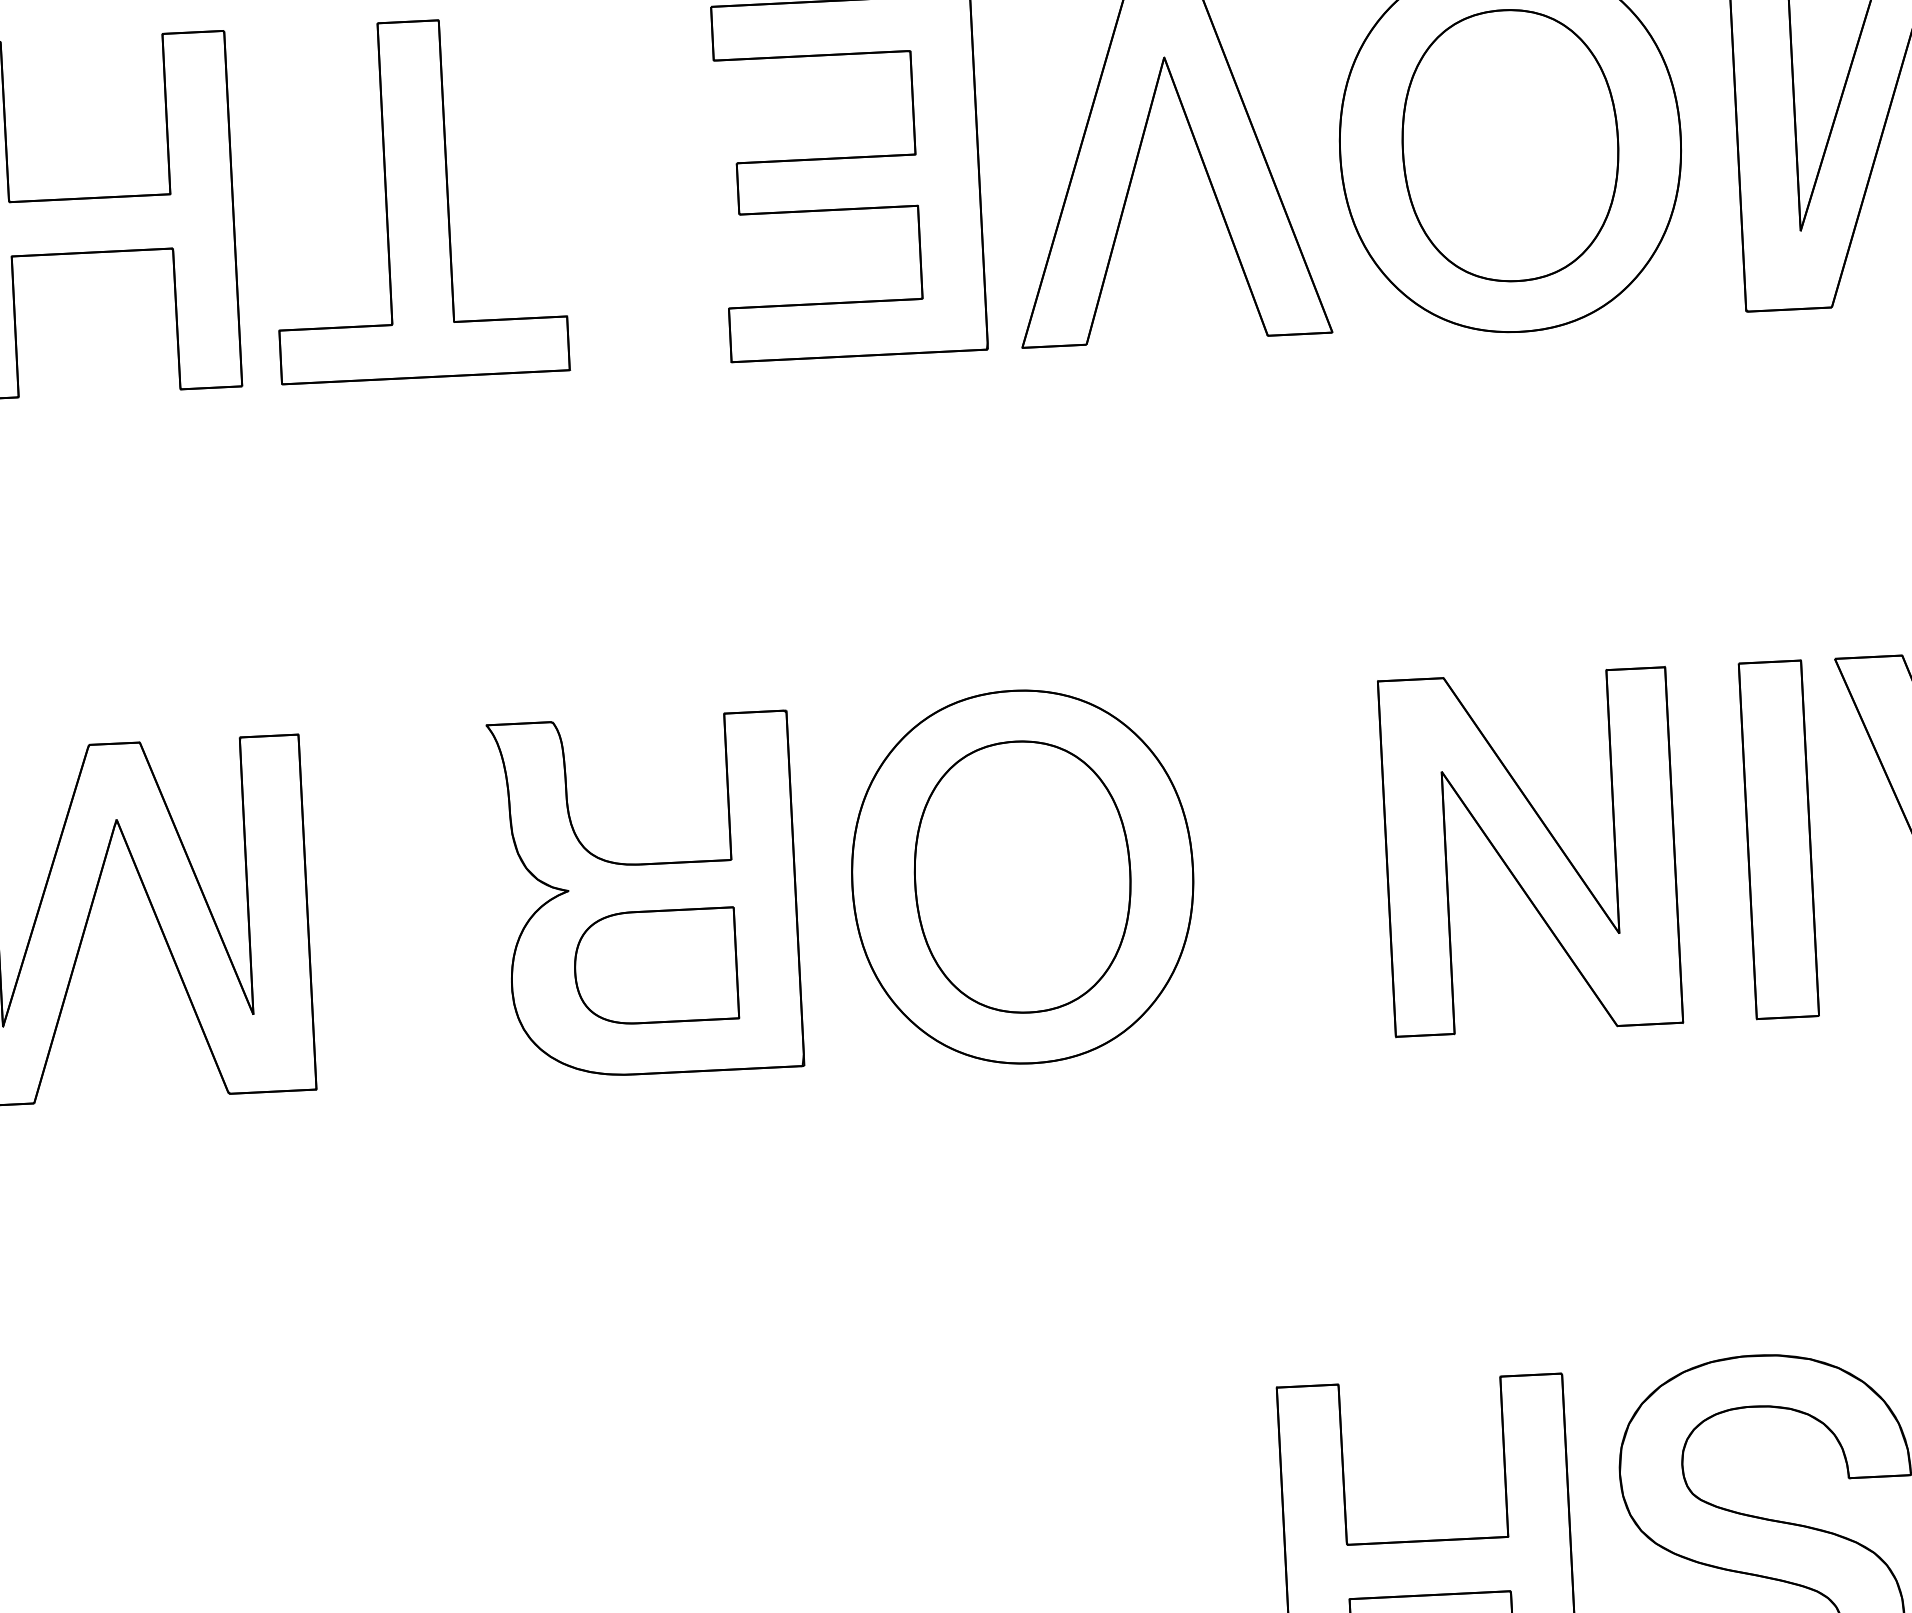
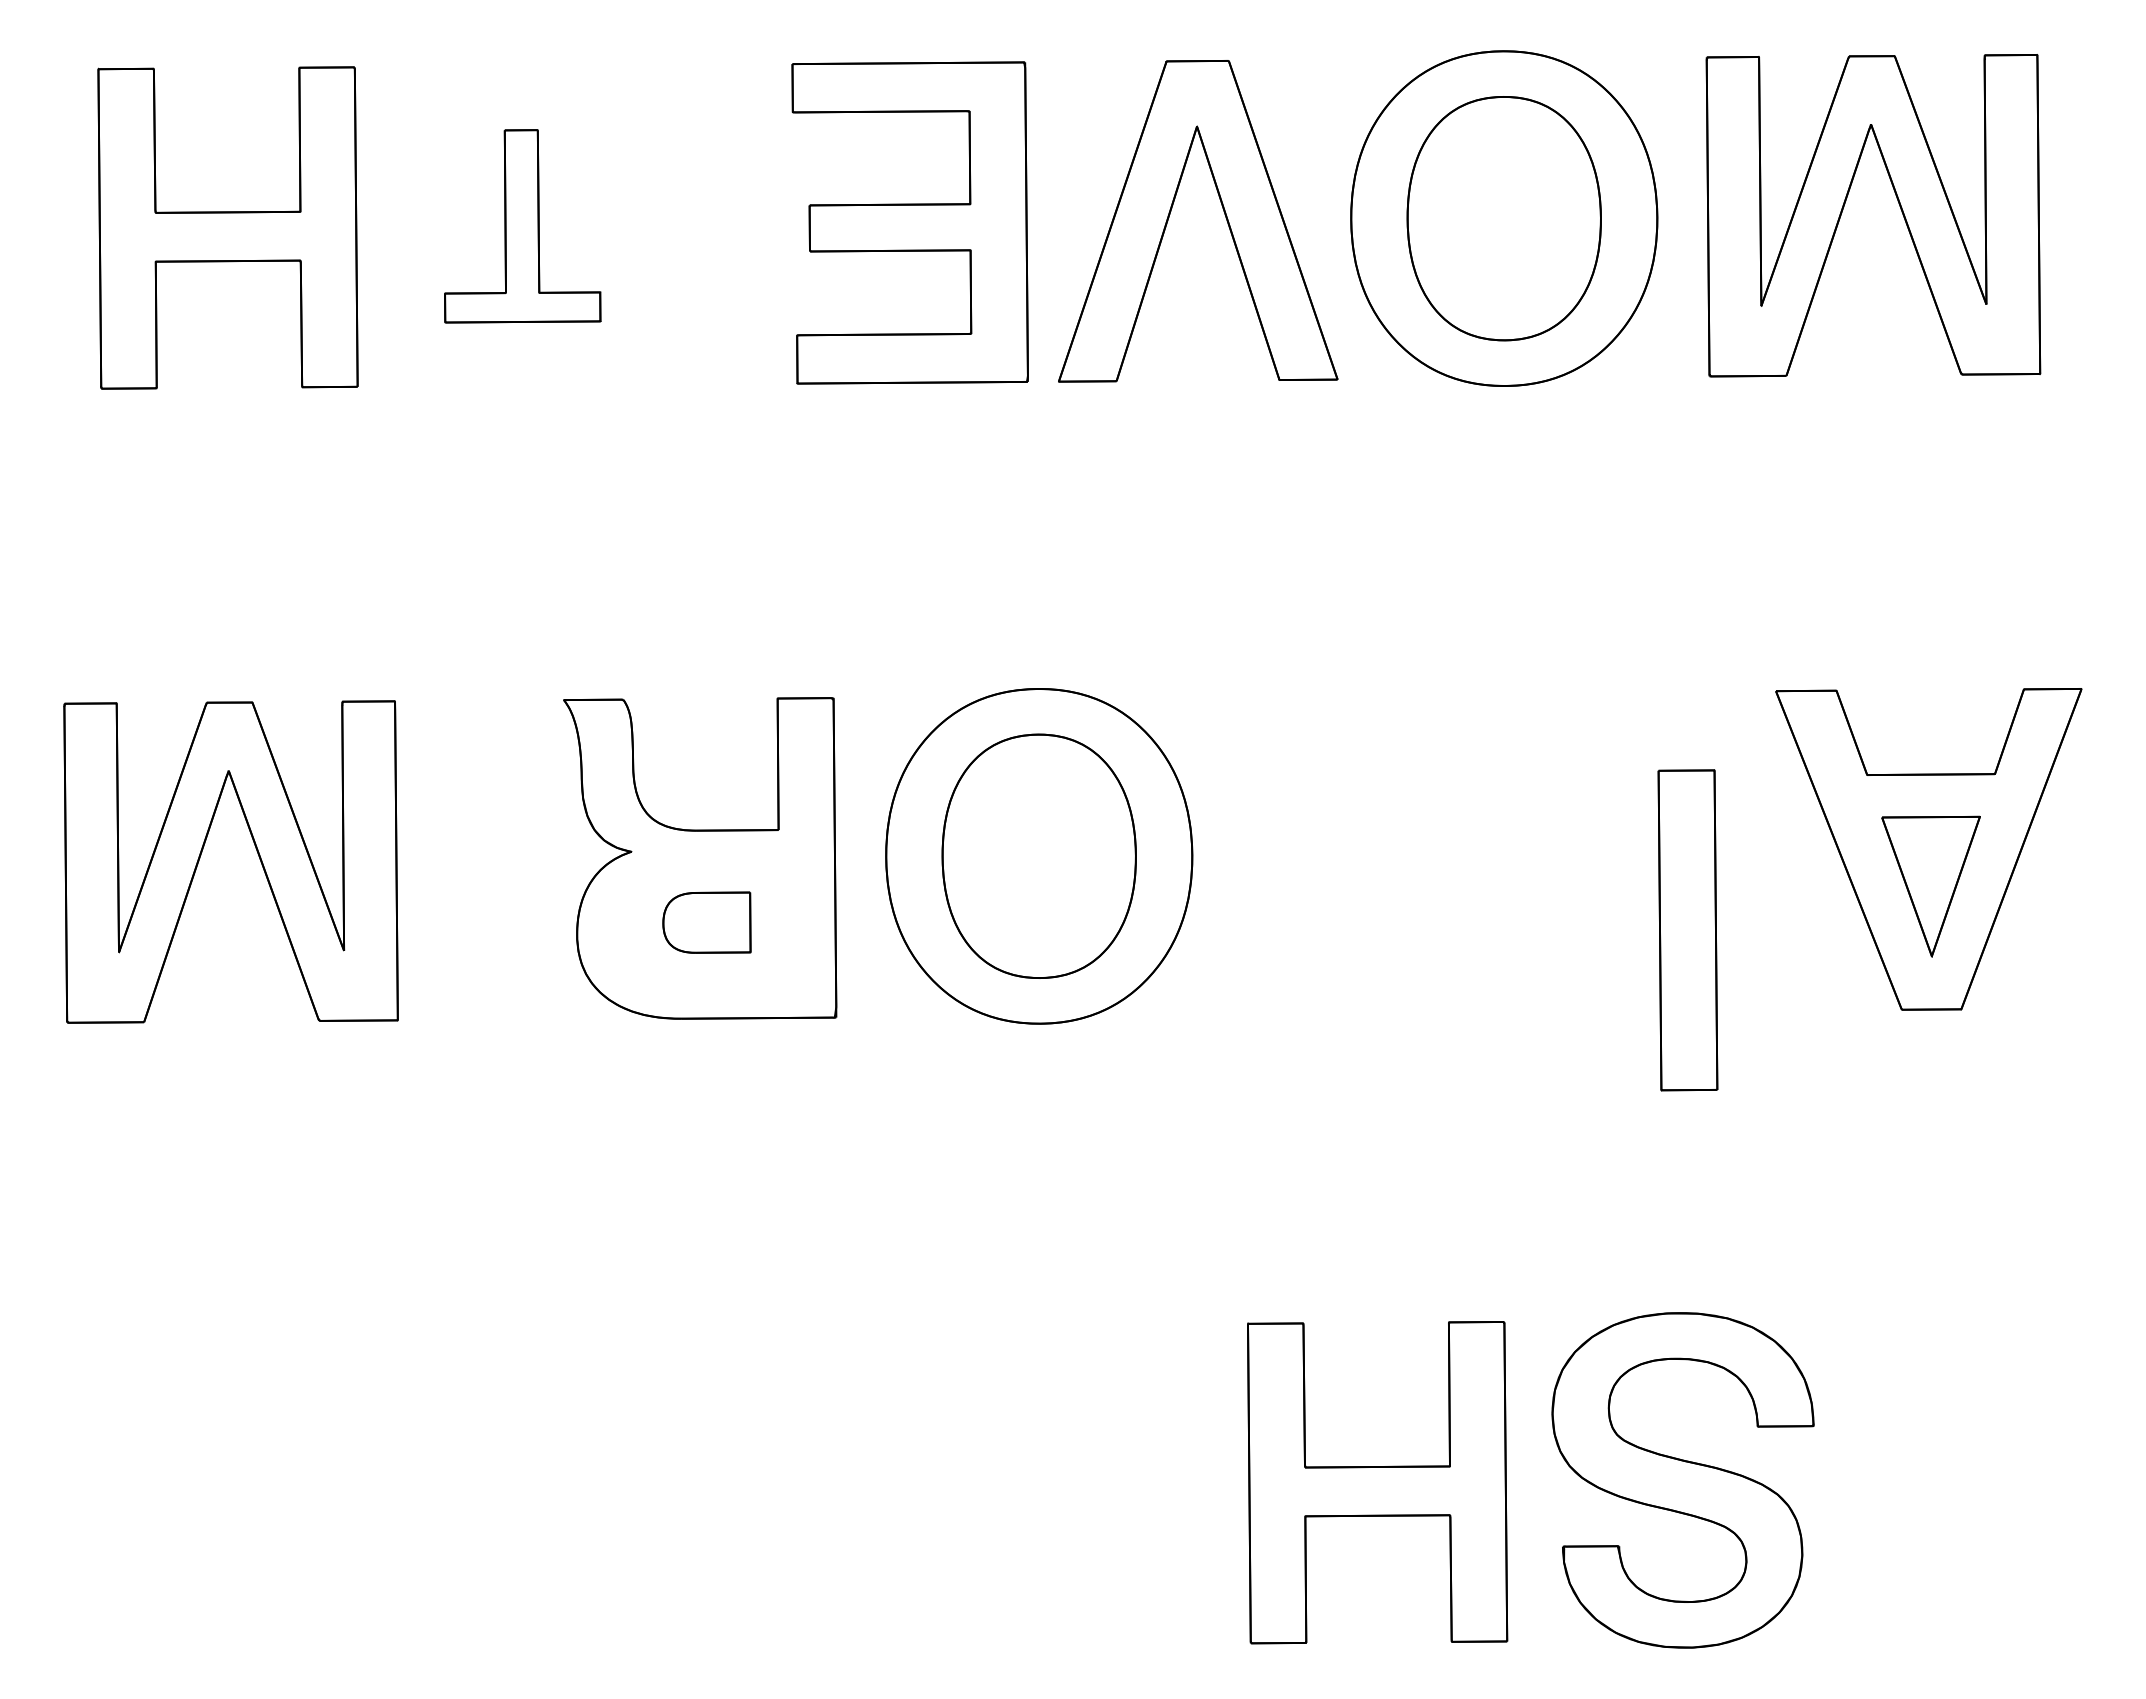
part: (418, 200) -> (522, 226), size x0.6
part: (1778, 840) -> (1687, 930), moved
part: (1530, 851) -> (1495, 852), removed
part: (655, 966) -> (706, 922), size x0.6

